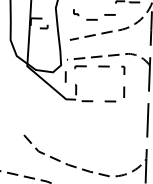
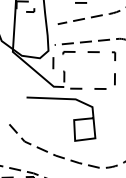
curve: (84, 130) -> (73, 119), added

